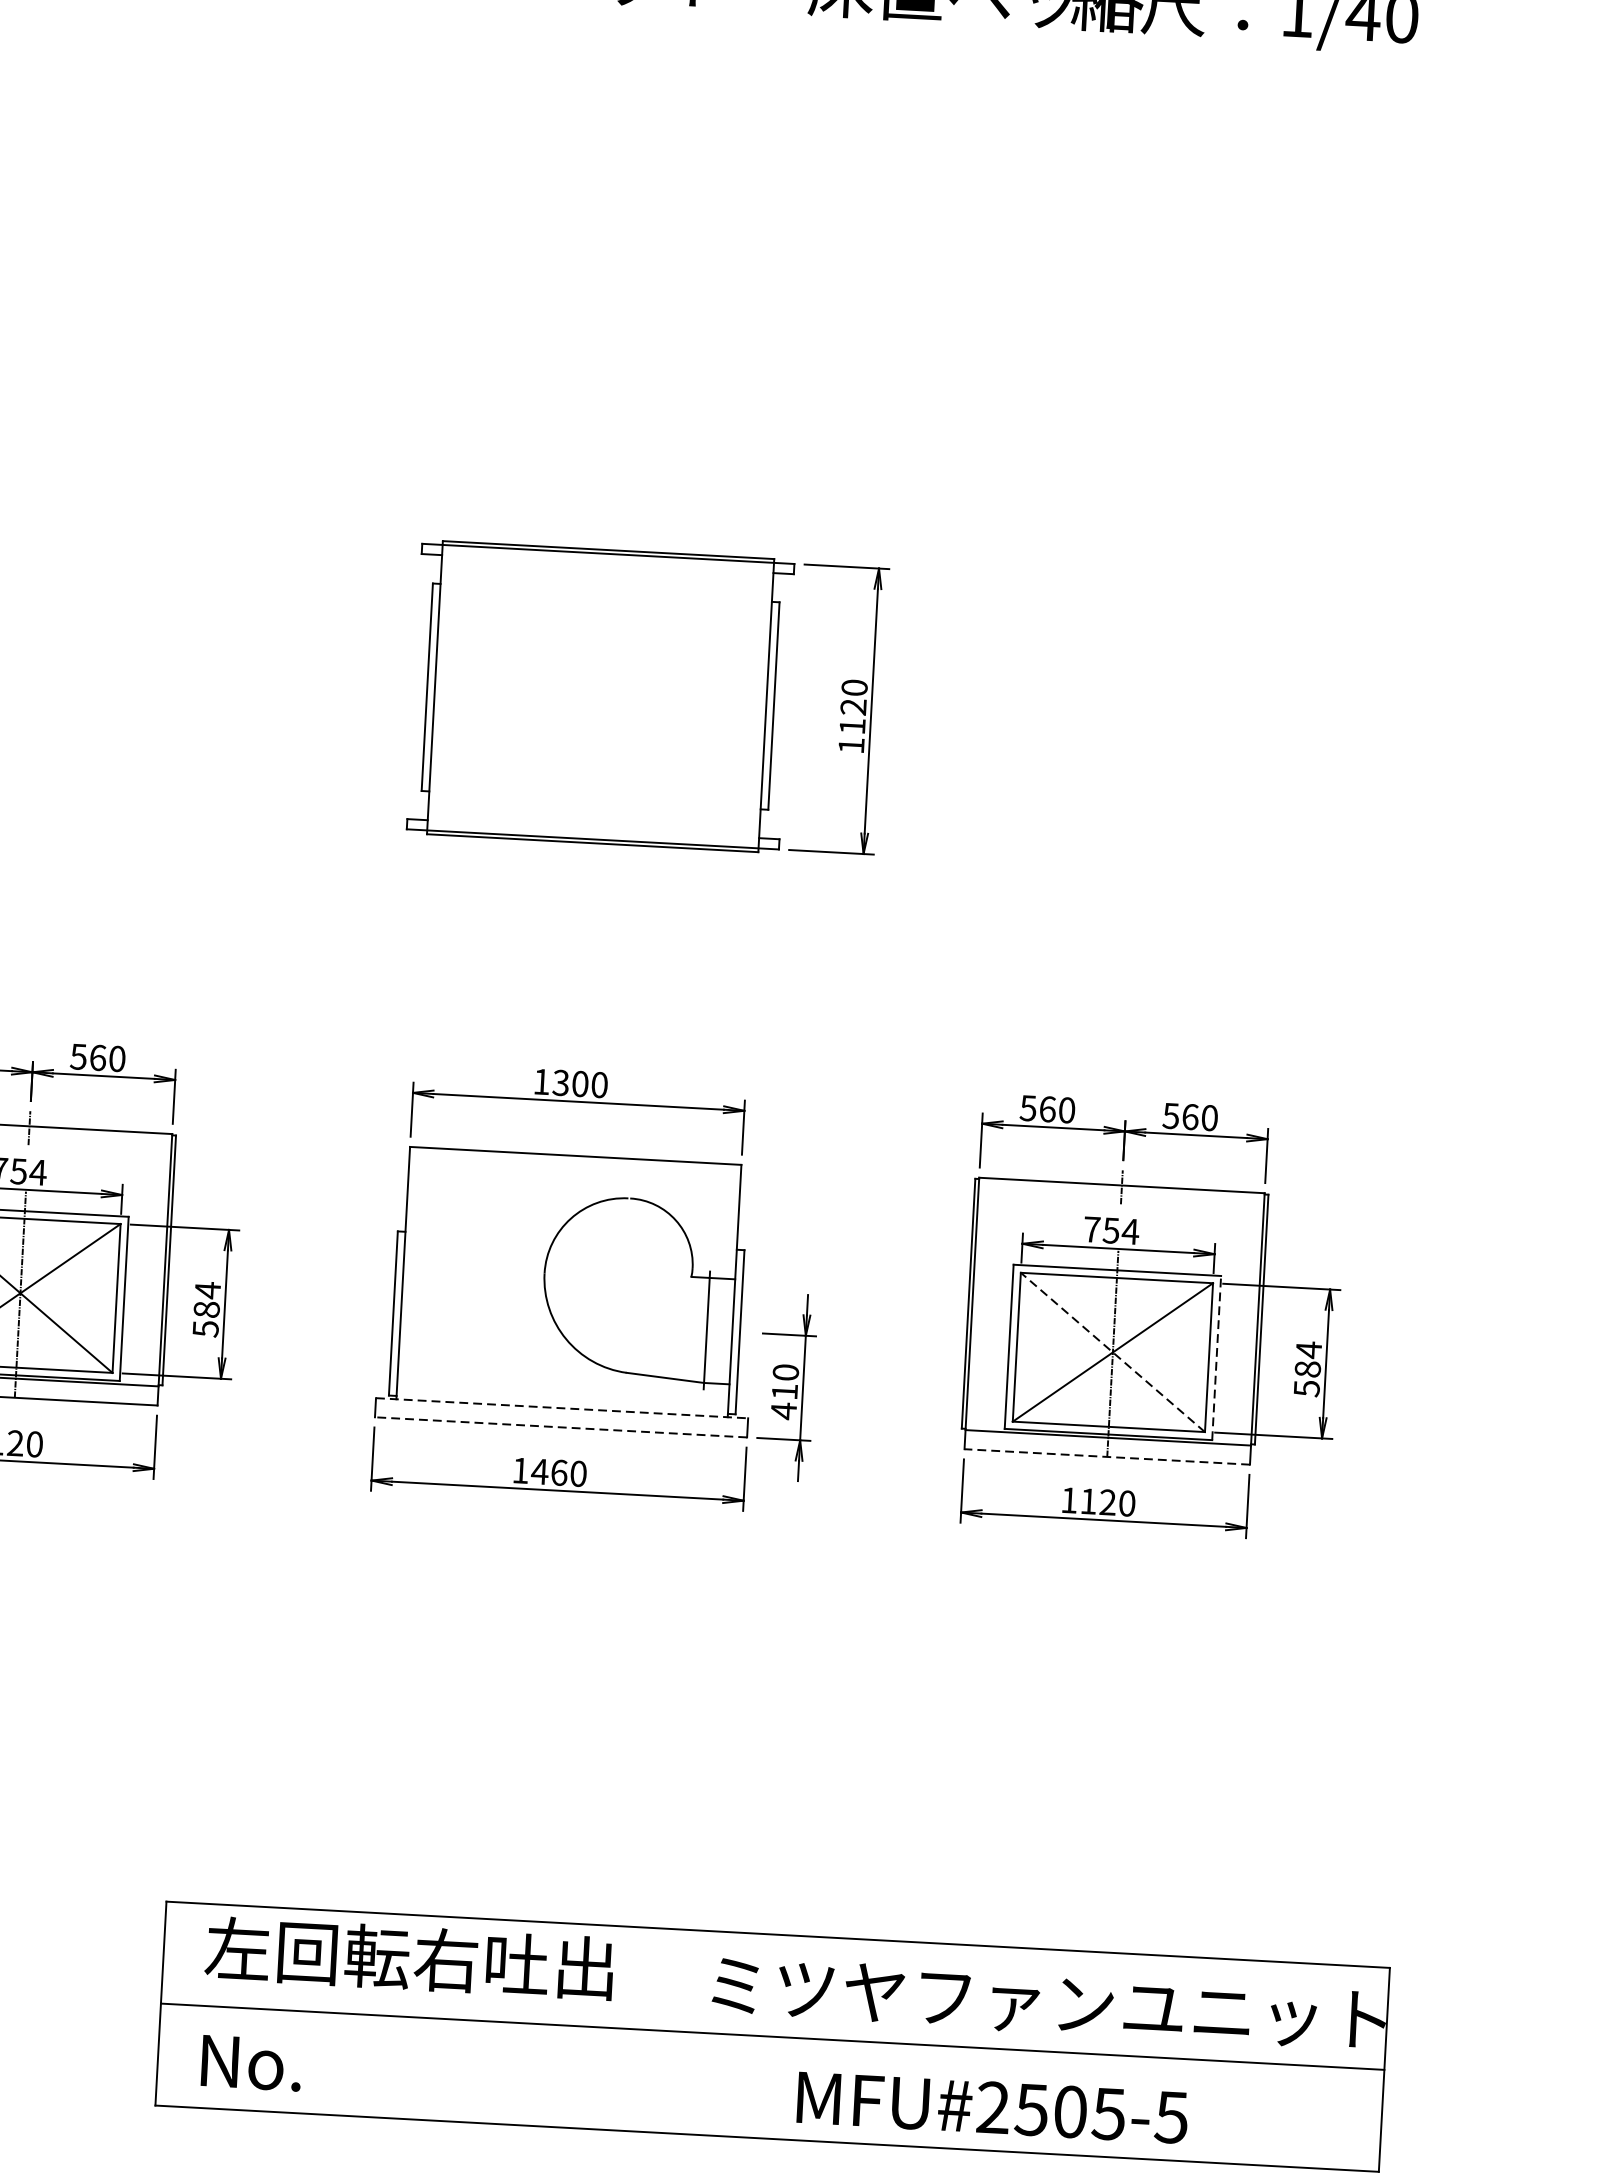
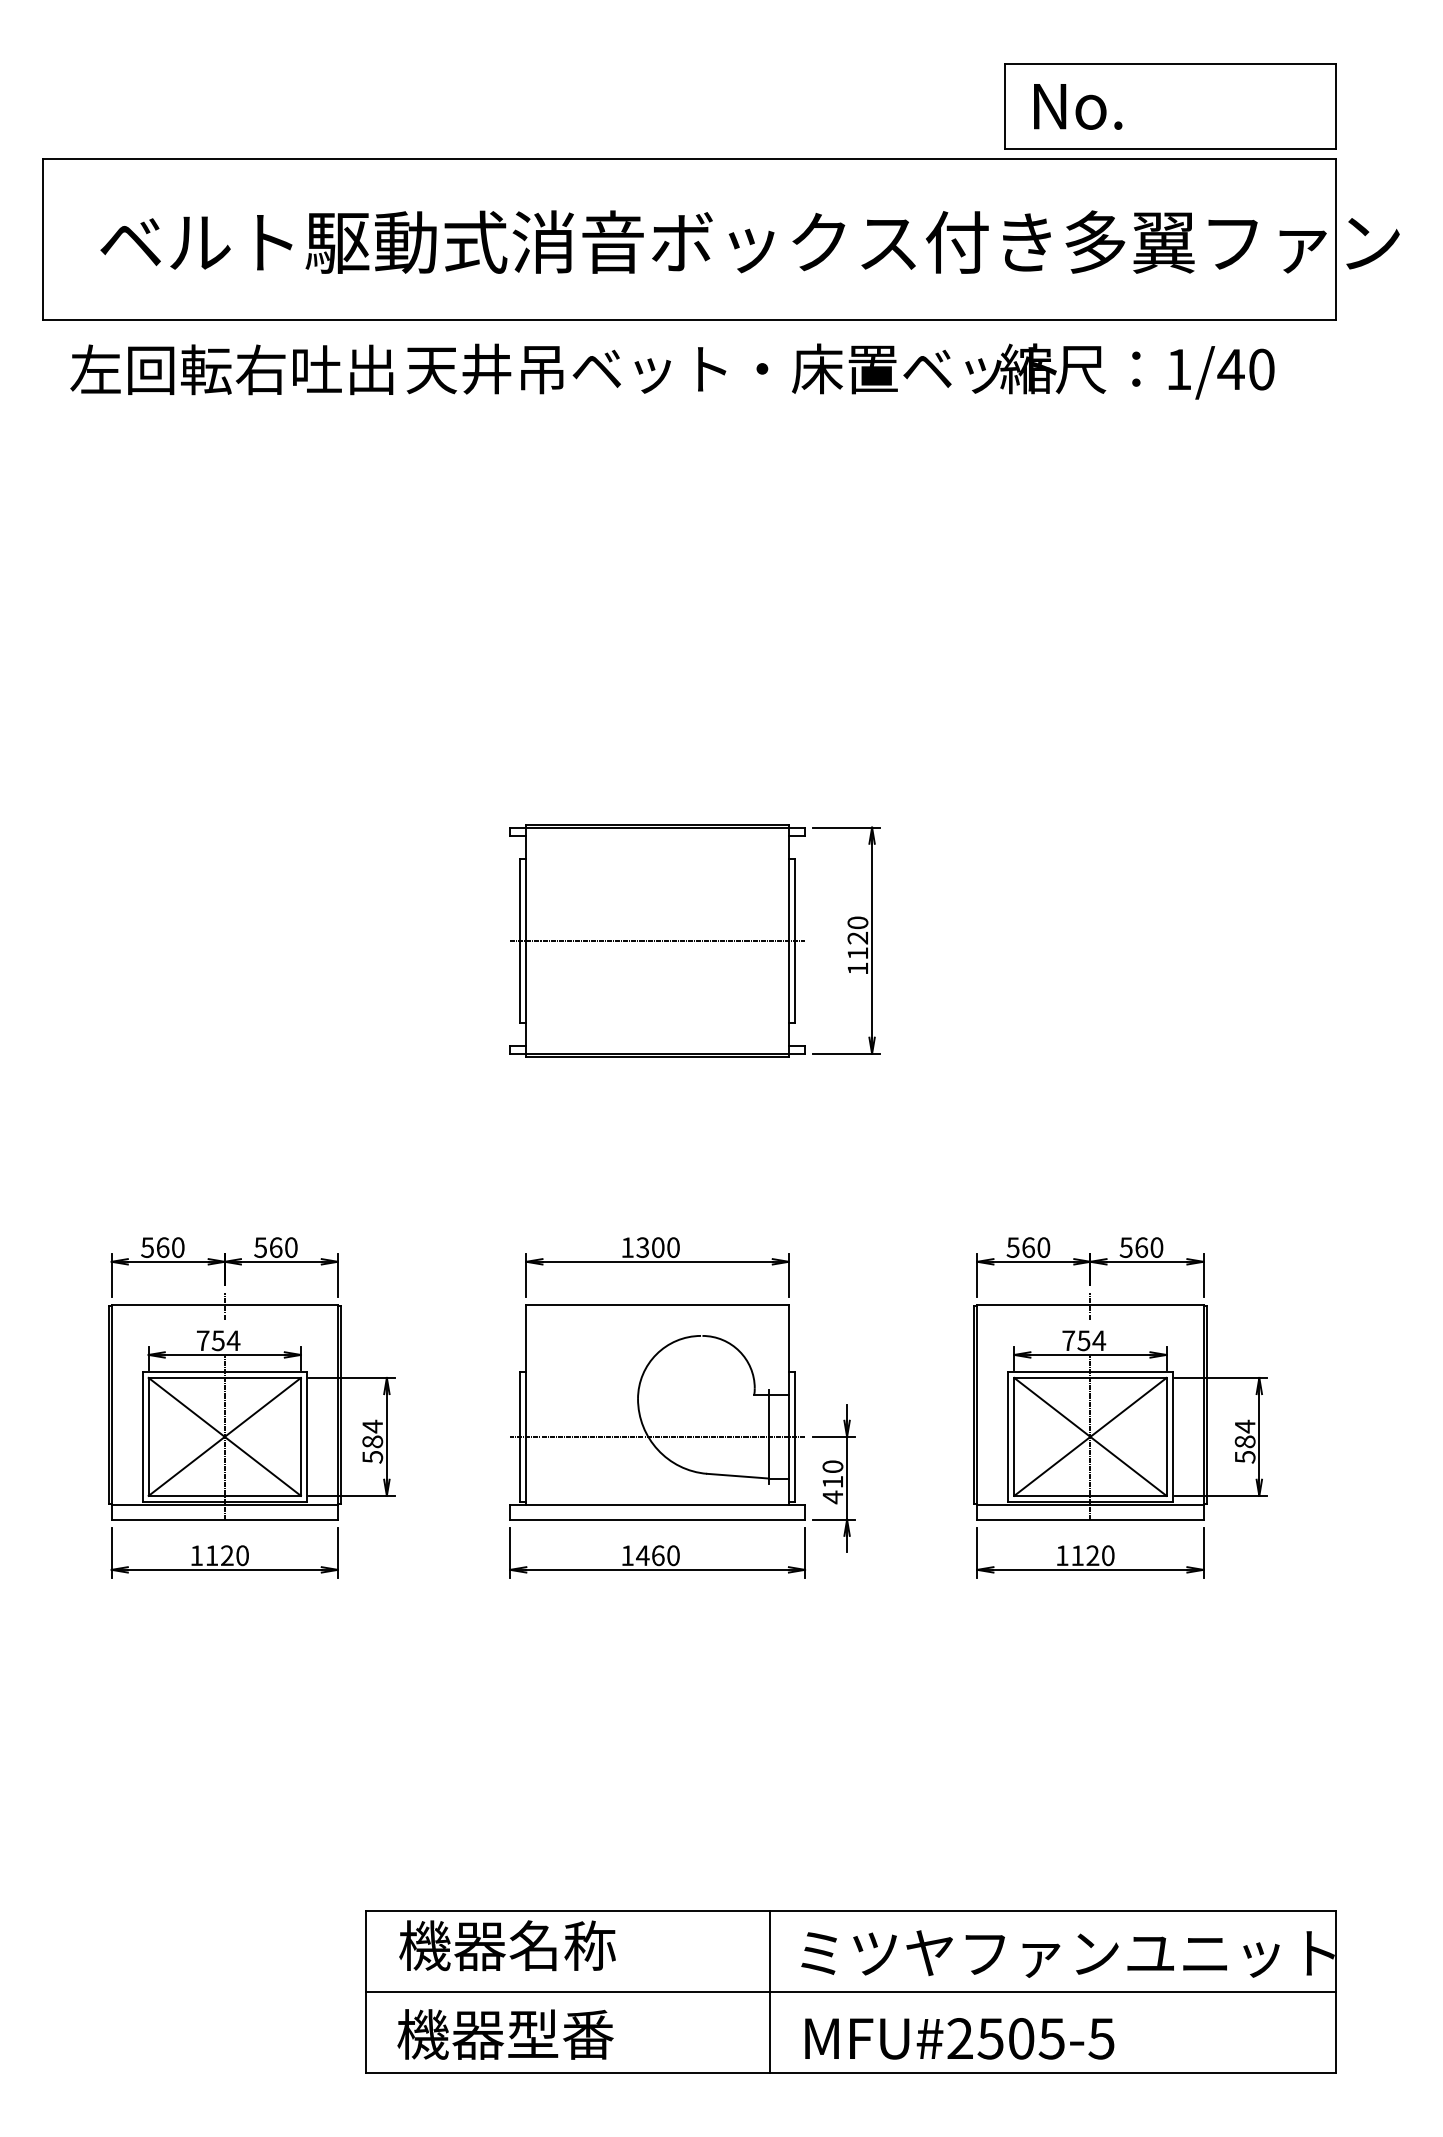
line: (600, 696) -> (657, 940), added
line: (566, 1322) -> (657, 1436), added
line: (1113, 1351) -> (1090, 1436), dashed -> solid
line: (1216, 1357) -> (1172, 1436), dashed -> solid
line: (563, 1408) -> (658, 1504), dashed -> solid
line: (560, 1427) -> (657, 1519), dashed -> solid
line: (1106, 1456) -> (1089, 1519), dashed -> solid
text: (409, 1958) -> (560, 1945), 左回転右吐出 -> 機器名称
line: (671, 2030) -> (770, 1991), added
text: (333, 2066) -> (505, 2034), No. -> 機器型番
text: (992, 2107) -> (959, 2038), moved

